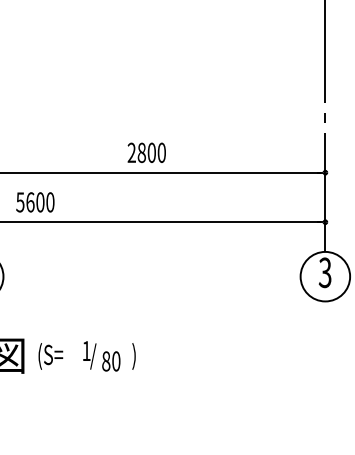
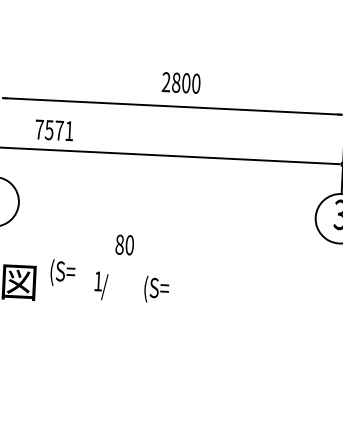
text: (146, 152) -> (181, 82), moved
text: (35, 202) -> (54, 130), 5600 -> 7571
text: (50, 356) -> (62, 273), moved
text: (144, 356) -> (155, 289), ) -> (S=
text: (111, 361) -> (124, 245), moved

